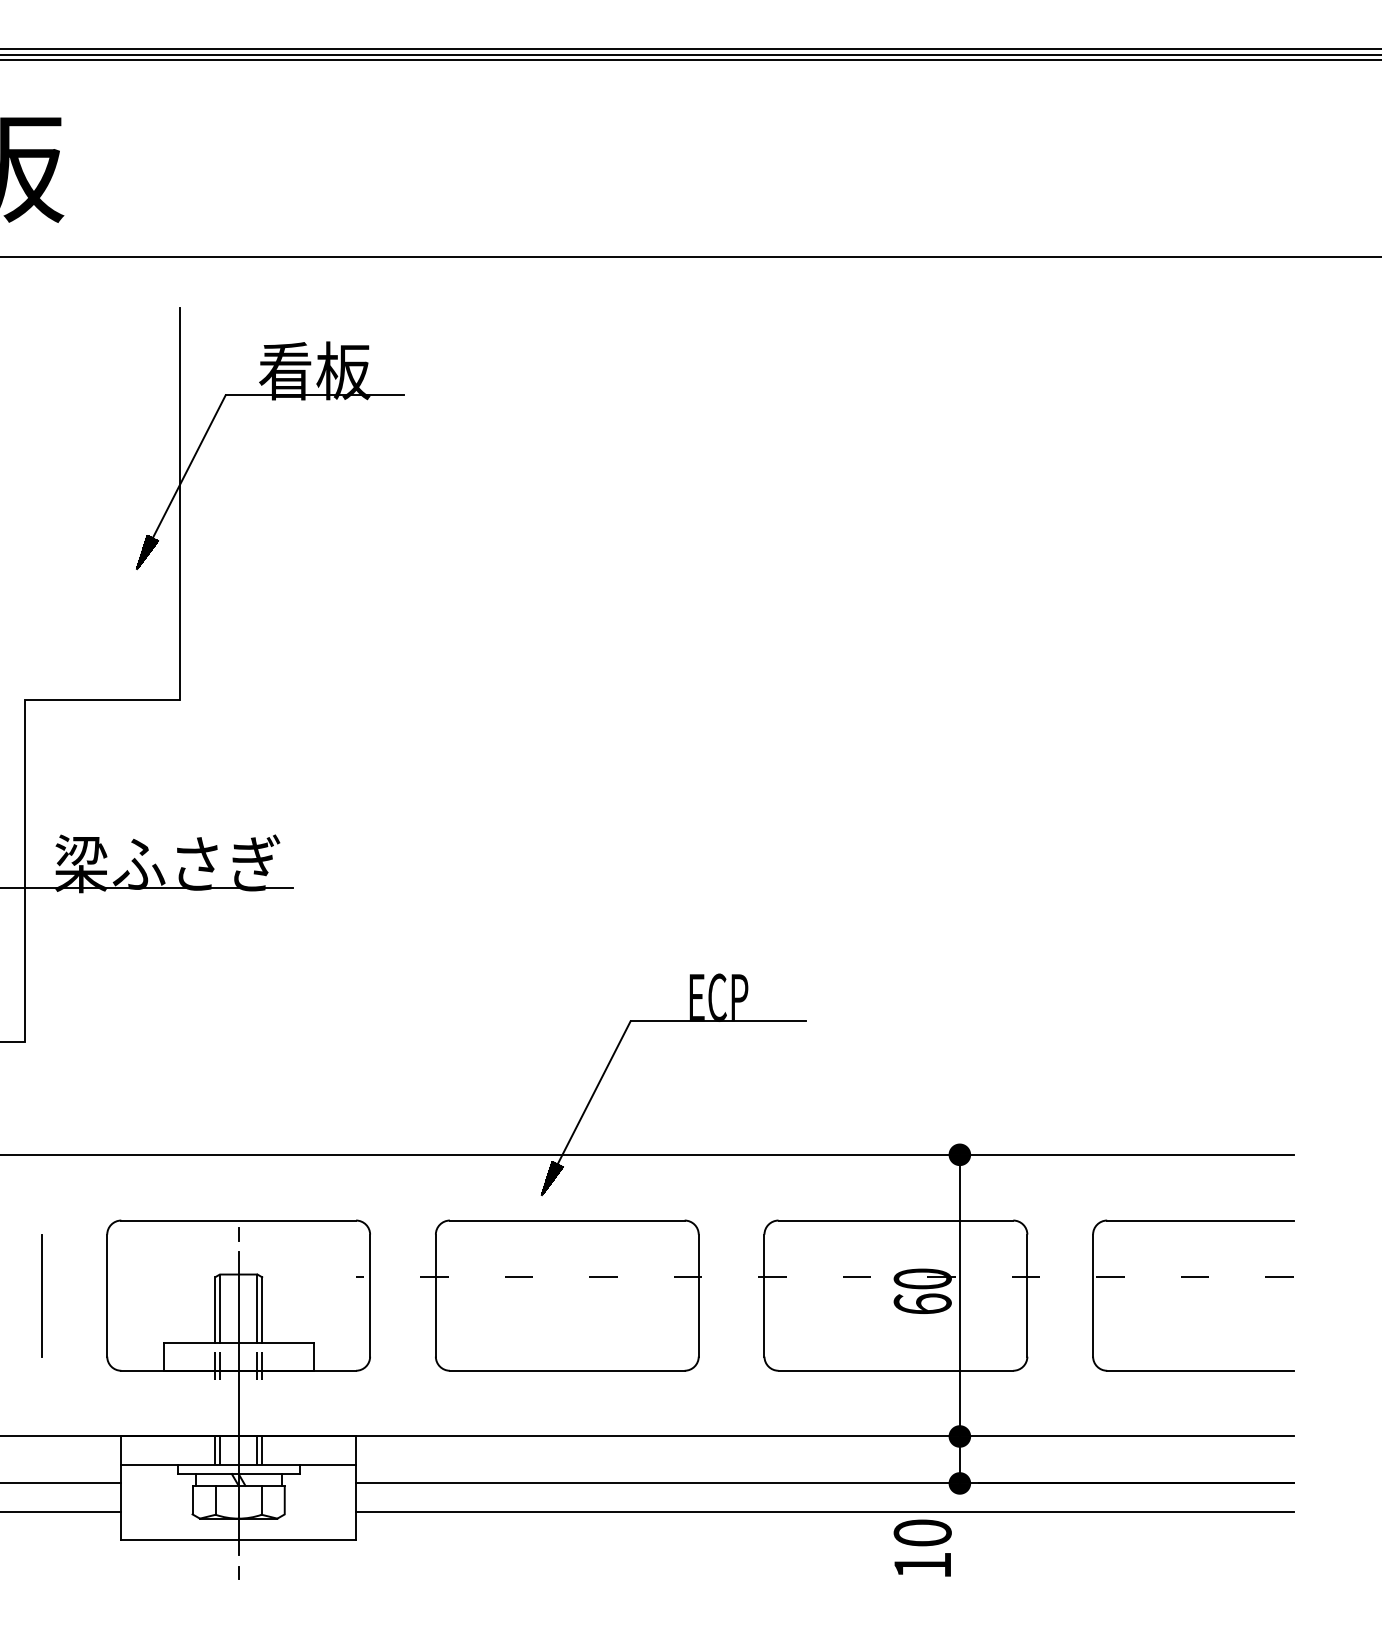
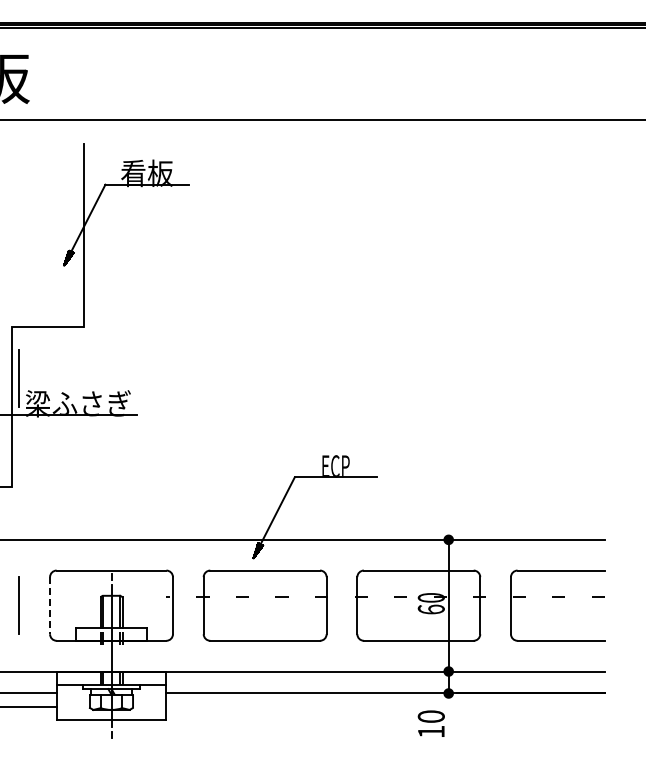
line: (39, 809) -> (18, 378), added
line: (108, 1295) -> (50, 605), solid -> dashed
line: (824, 1511) -> (385, 706), removed

